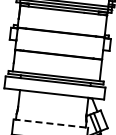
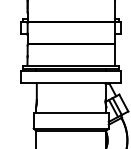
line: (51, 123) -> (71, 113), dashed -> solid

